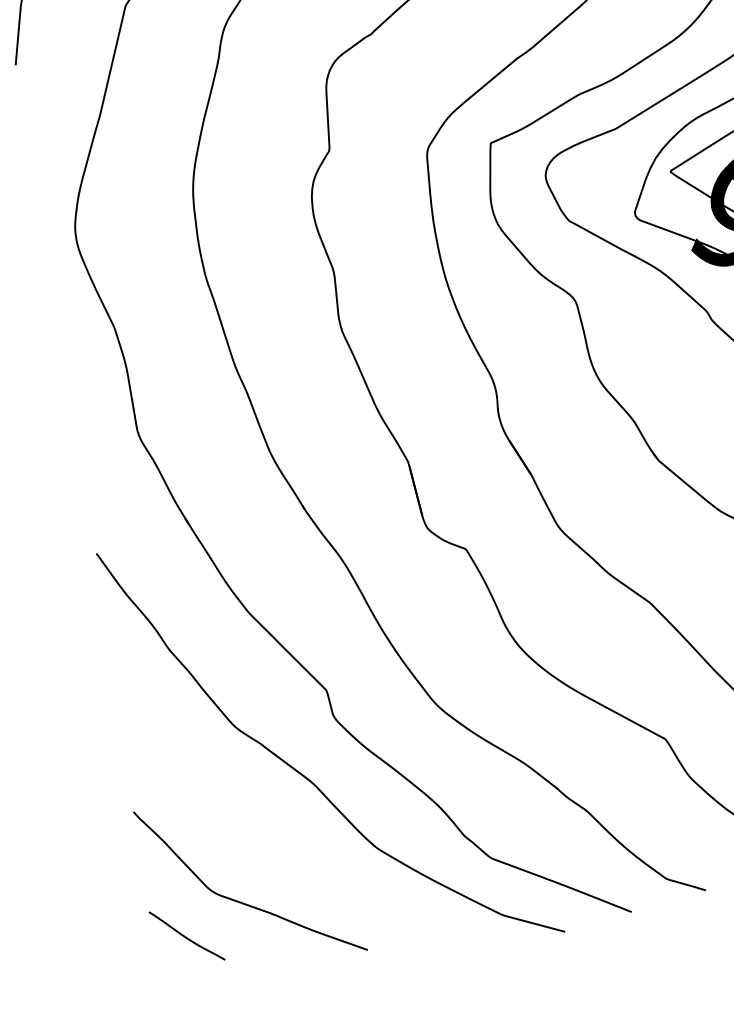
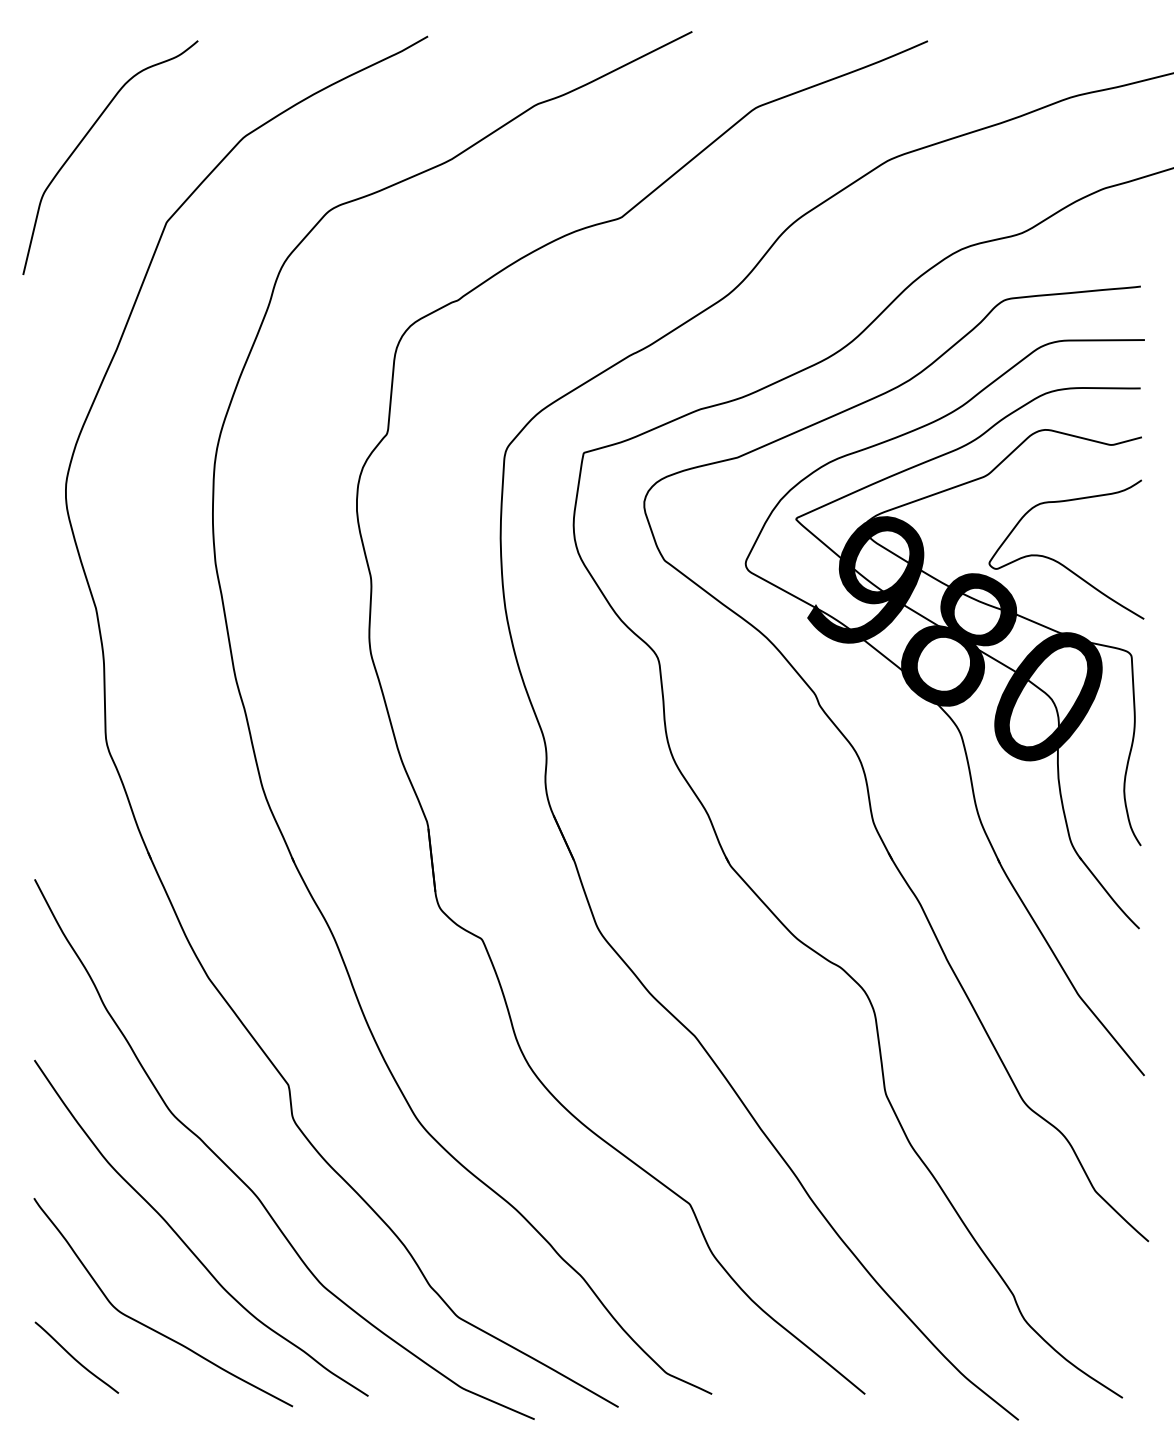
curve: (261, 829) -> (185, 1242), added

